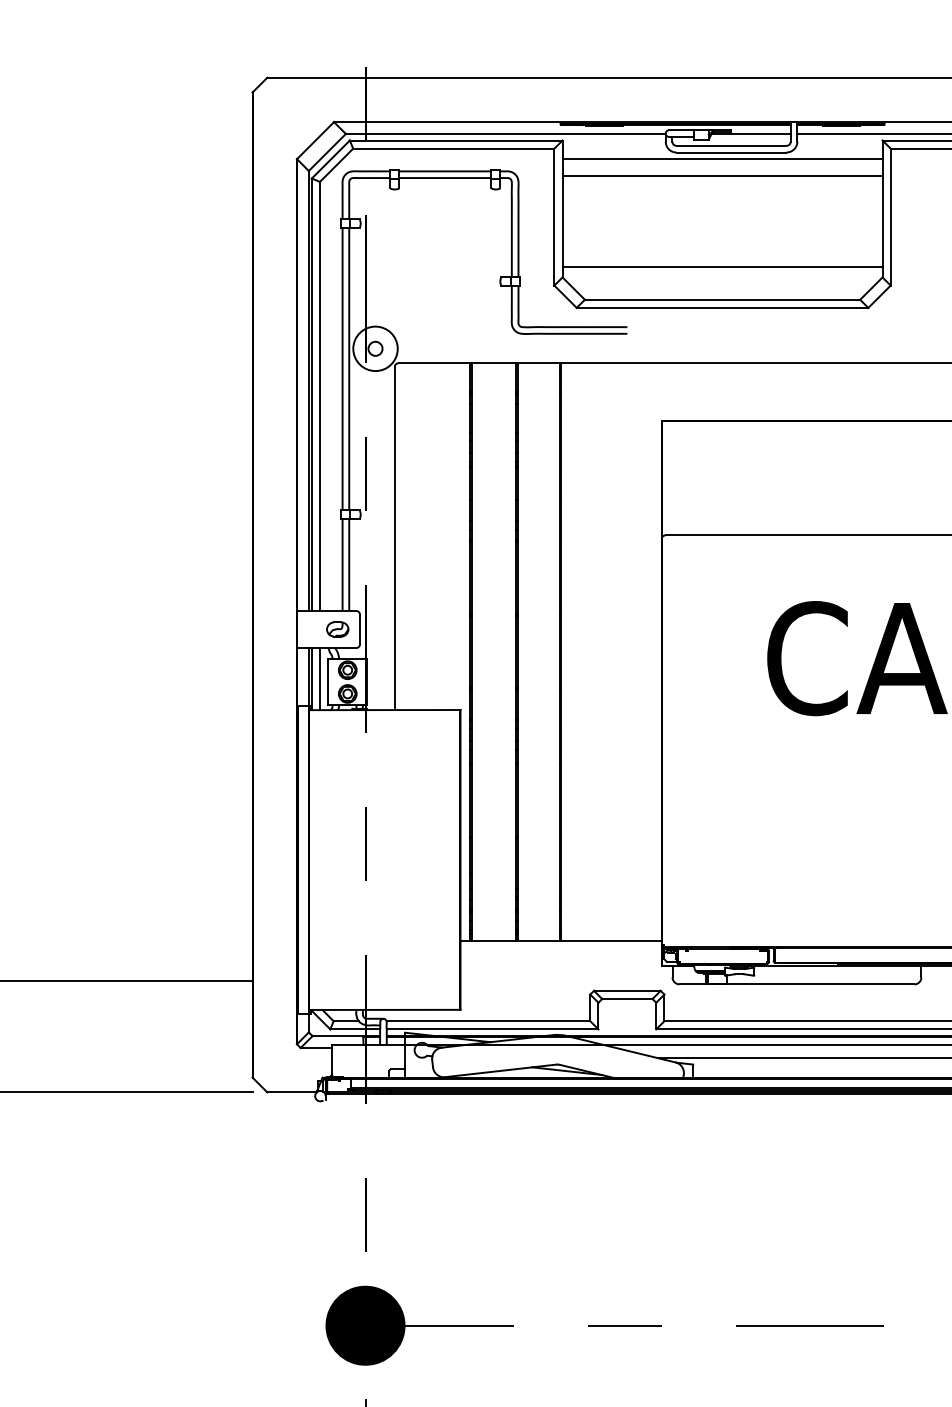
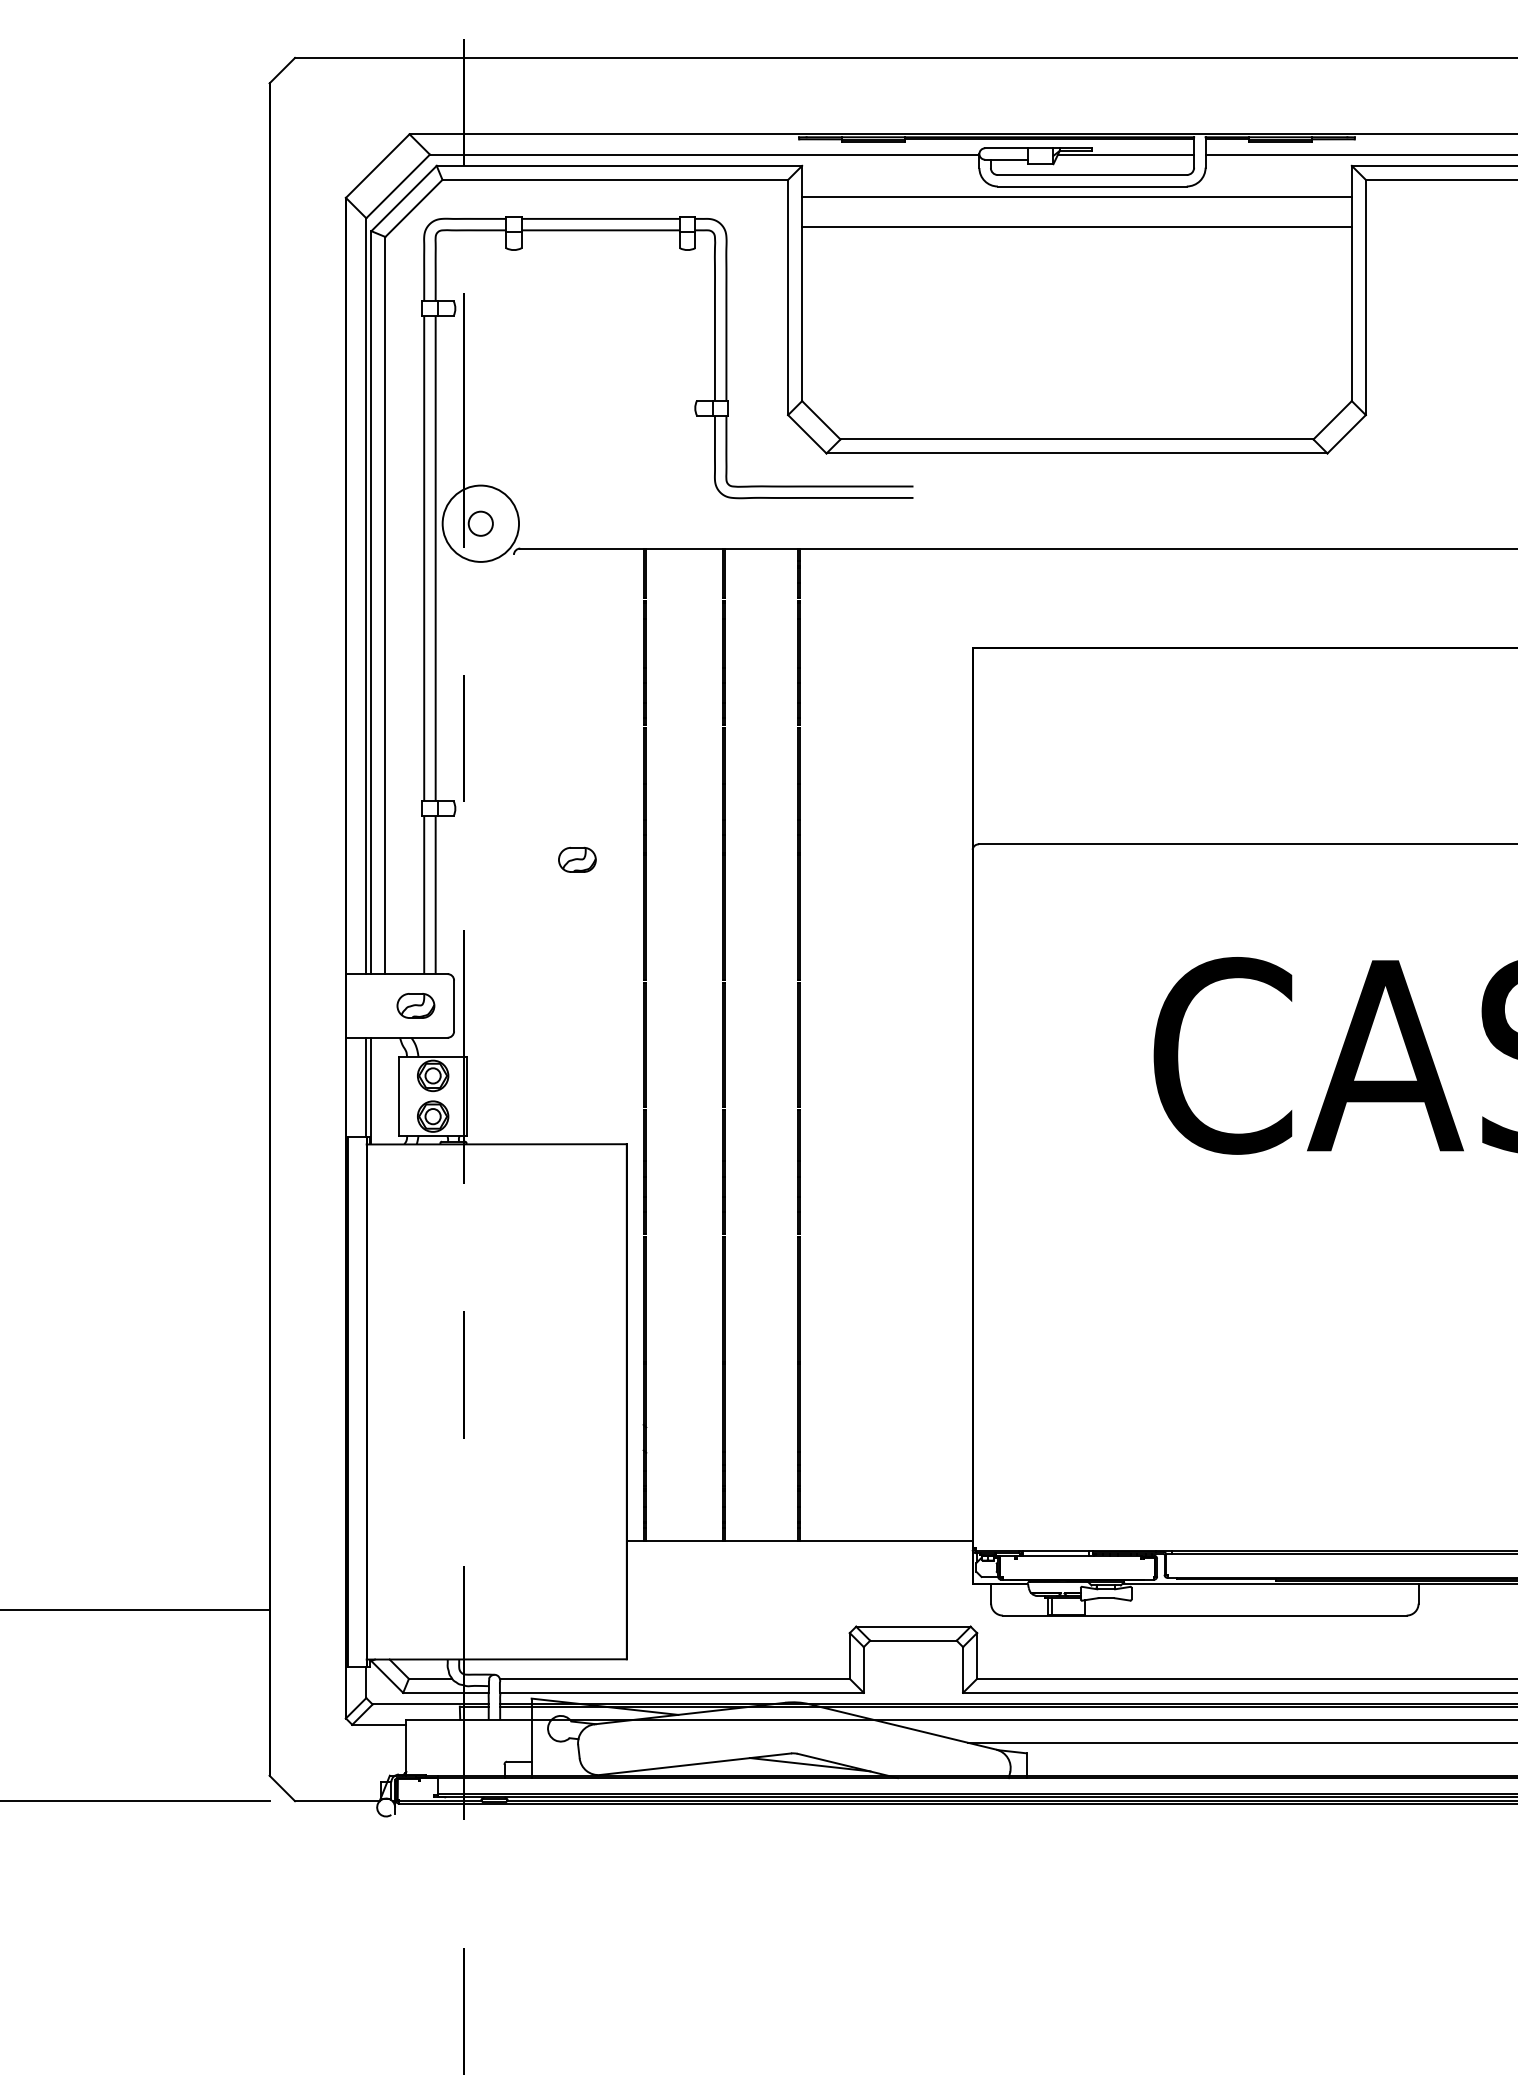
line: (722, 266) -> (1076, 382), removed
line: (394, 537) -> (513, 847), removed
part: (431, 544) -> (576, 859), added
line: (319, 679) -> (384, 1091), removed

